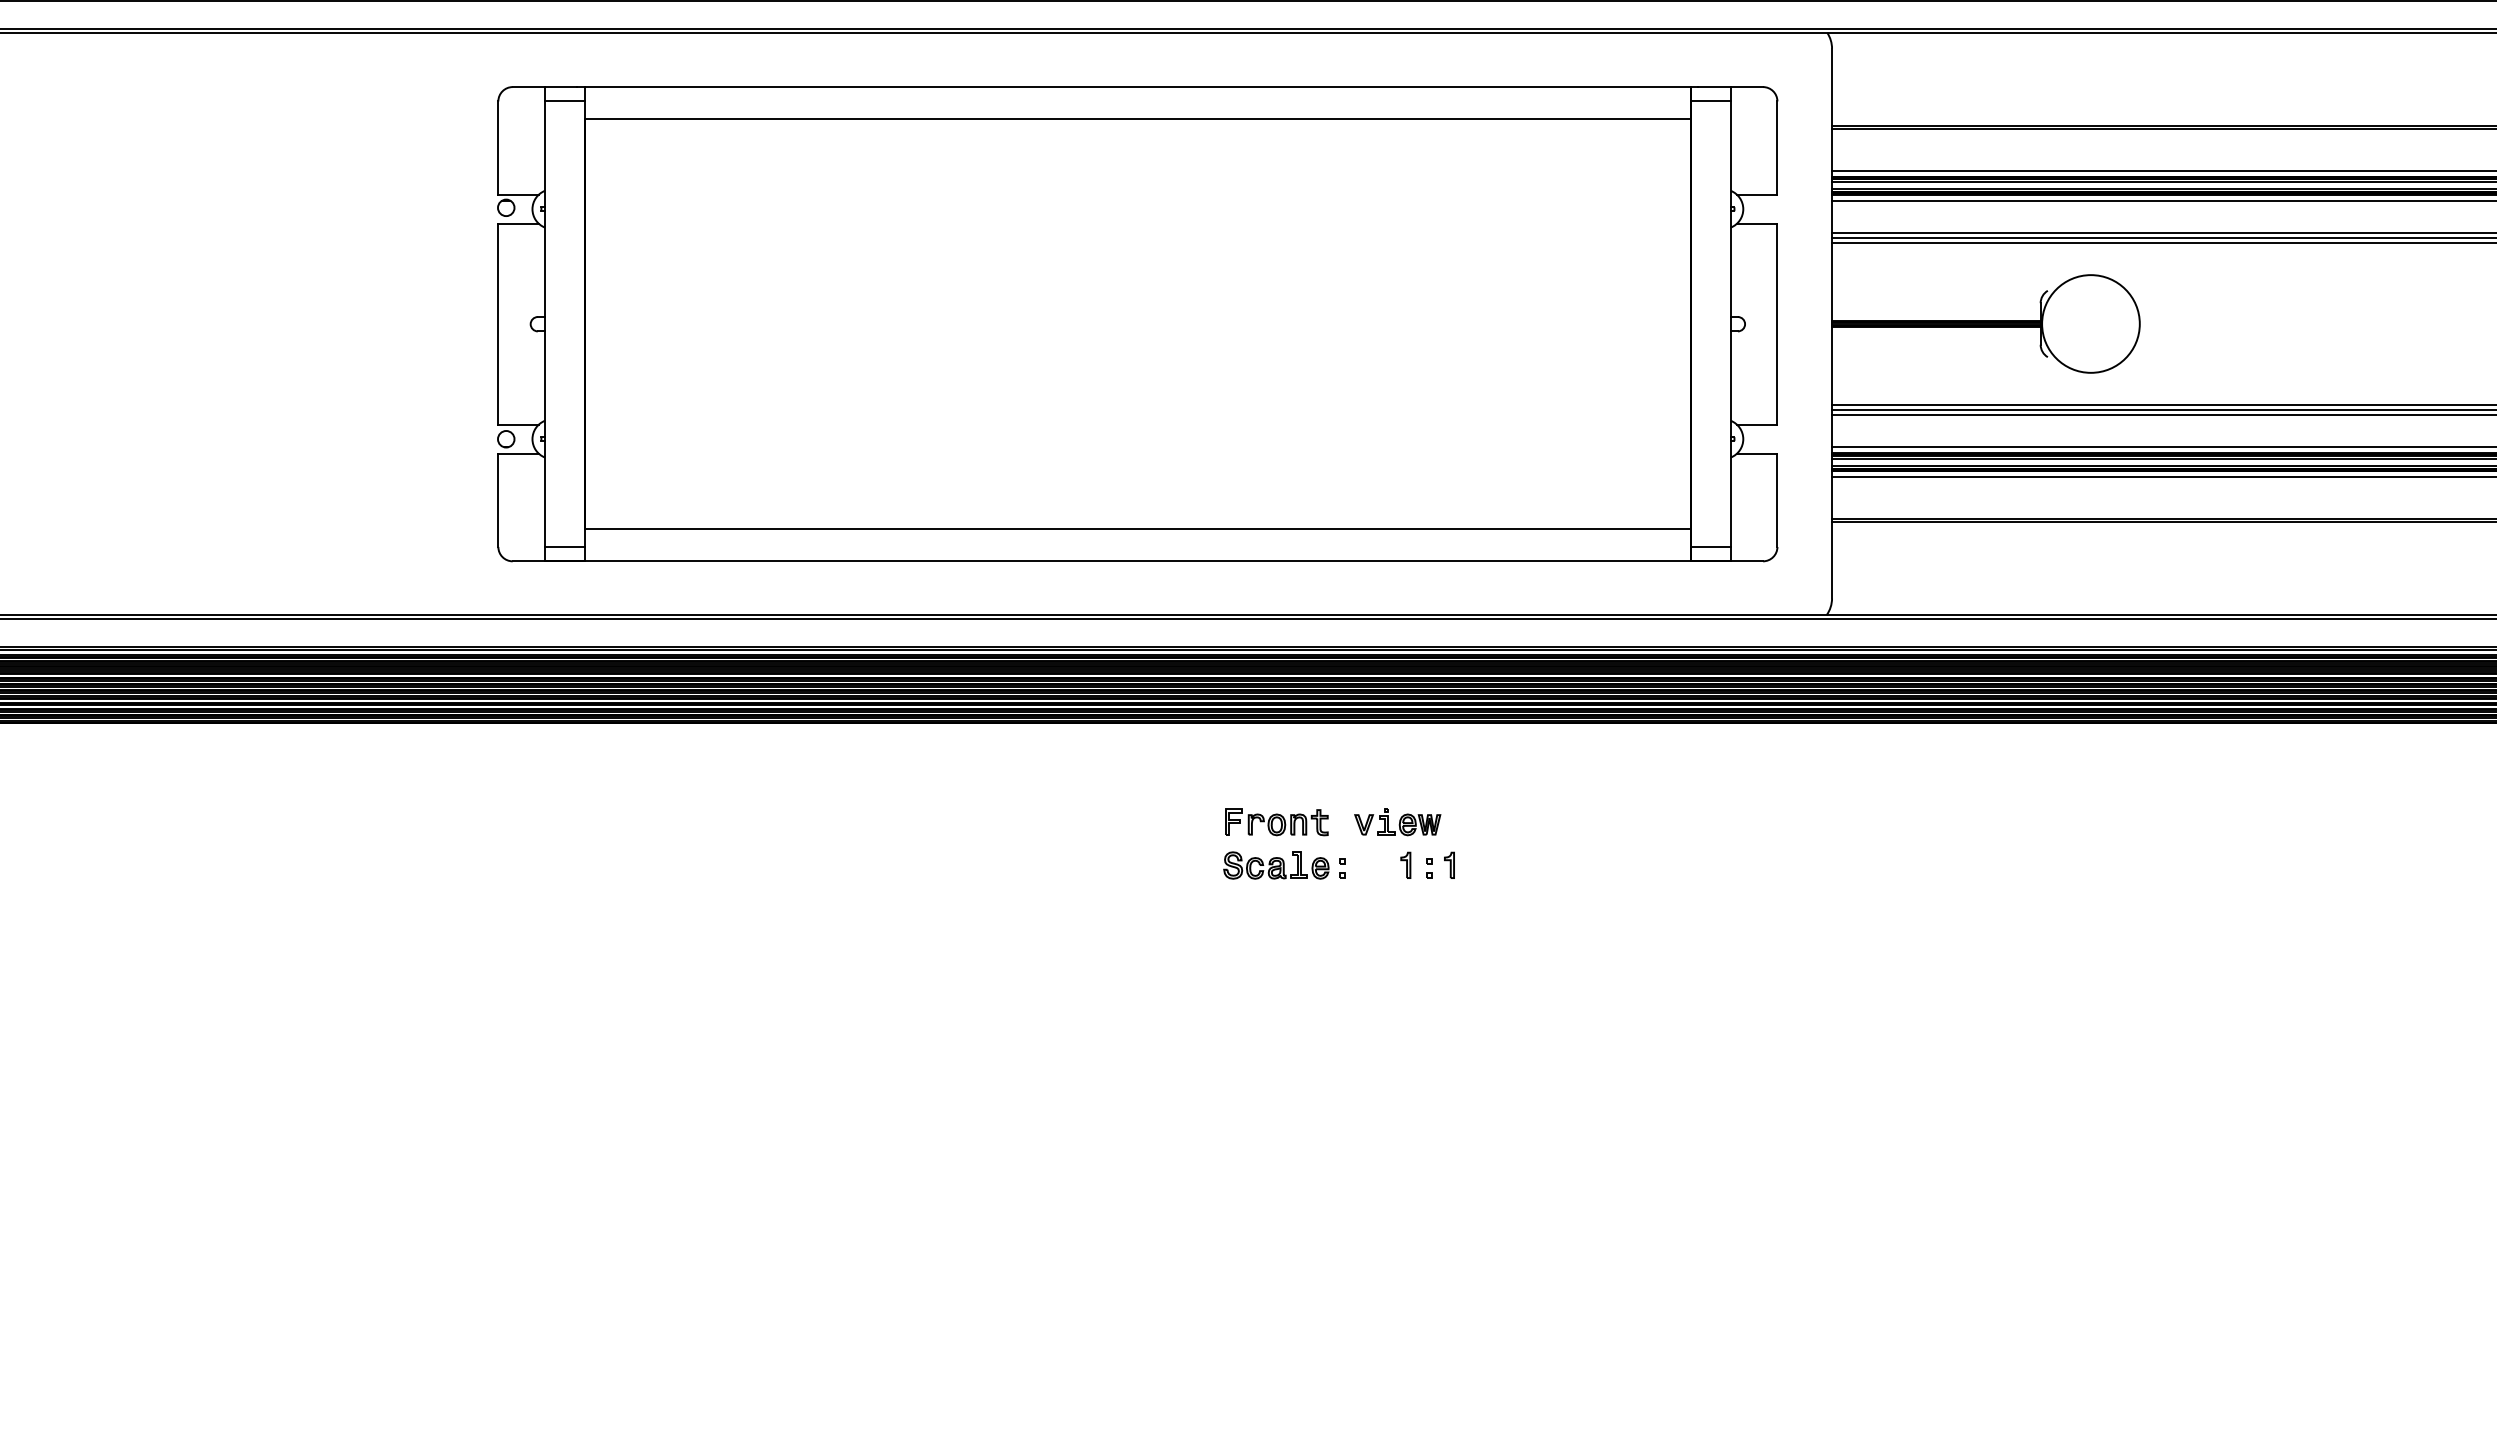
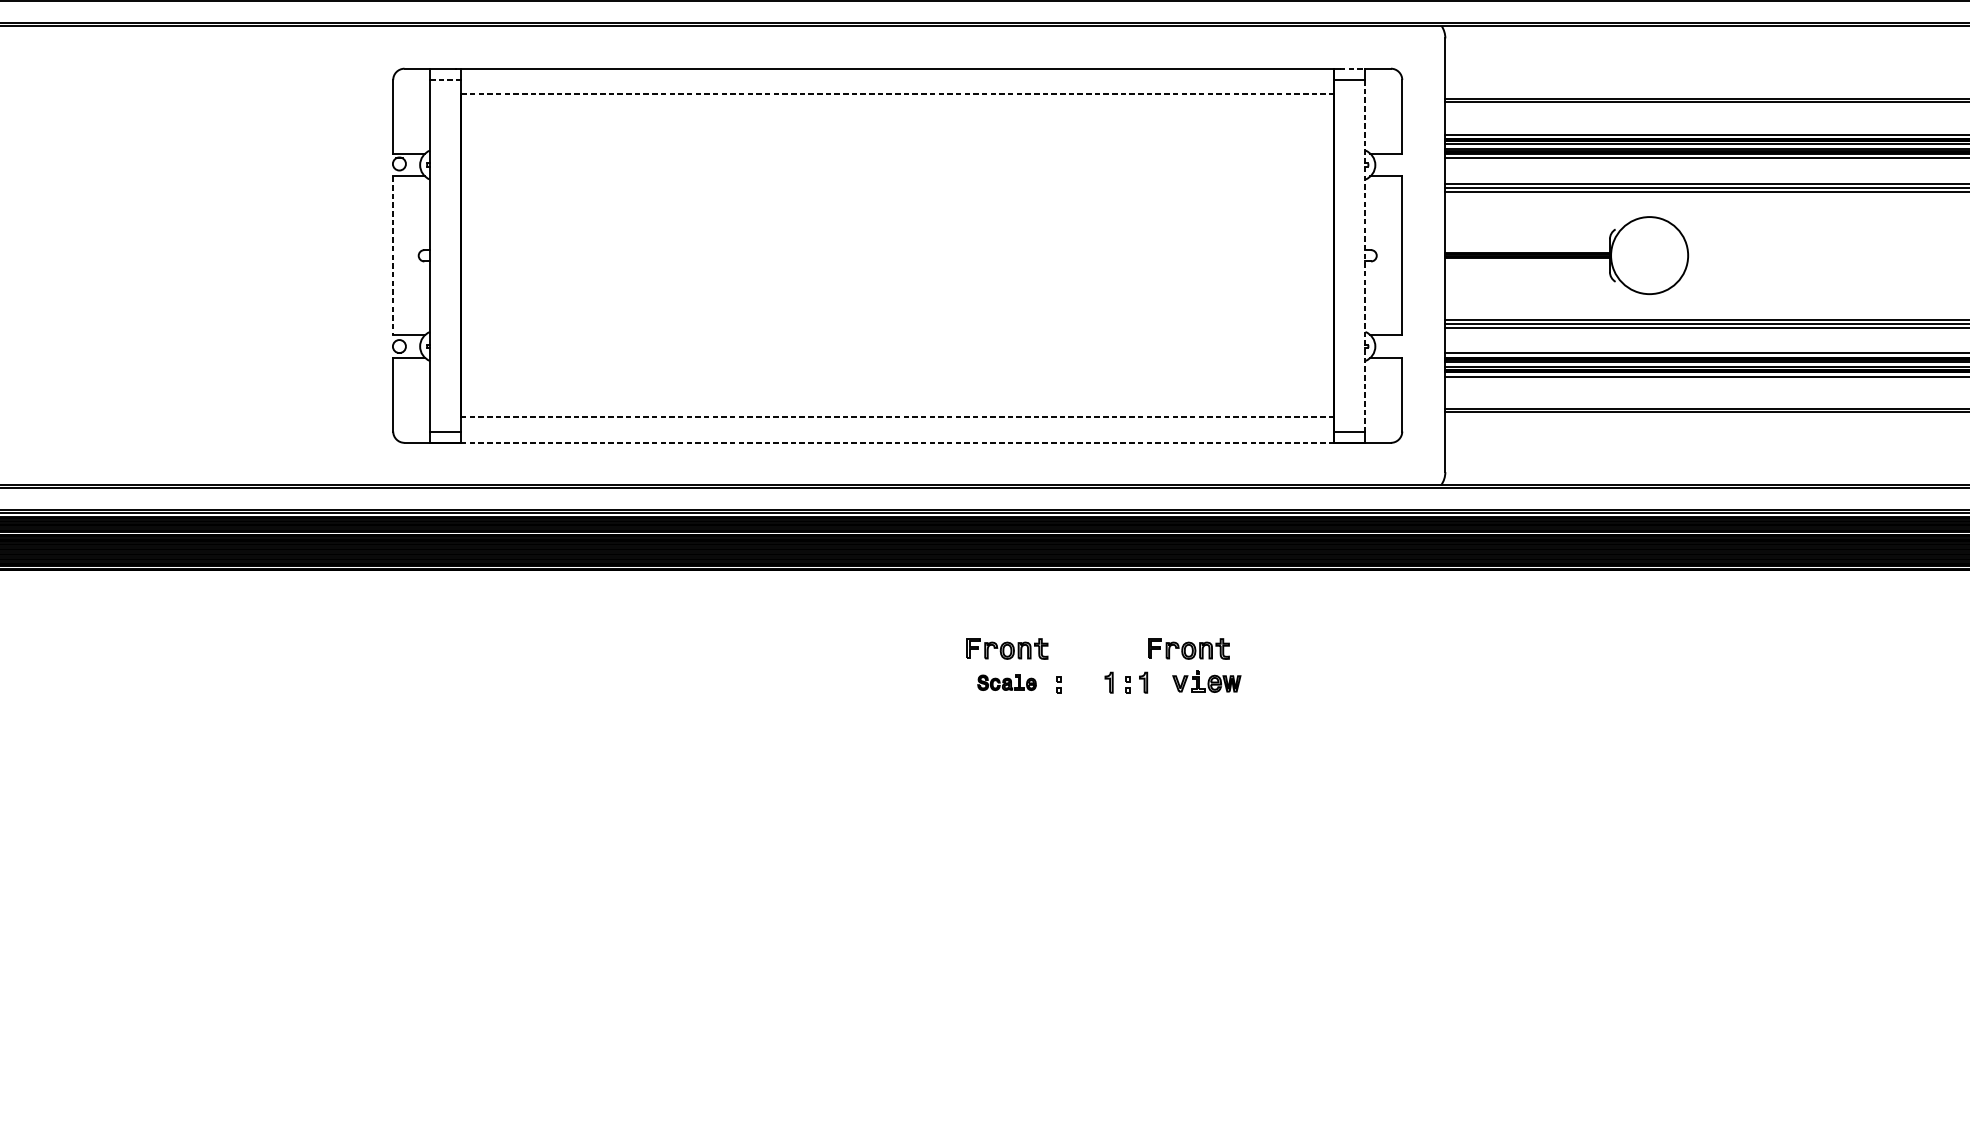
line: (1715, 87) -> (1353, 69), solid -> dashed
line: (564, 101) -> (445, 80), solid -> dashed
line: (1138, 119) -> (898, 94), solid -> dashed
line: (498, 324) -> (393, 256), solid -> dashed
line: (1730, 324) -> (1365, 256), solid -> dashed
line: (1137, 529) -> (897, 417), solid -> dashed
line: (1137, 561) -> (897, 442), solid -> dashed
part: (1397, 822) -> (1206, 682), moved
part: (1506, 822) -> (1188, 648), added
part: (1276, 865) -> (1007, 682), size x0.7

